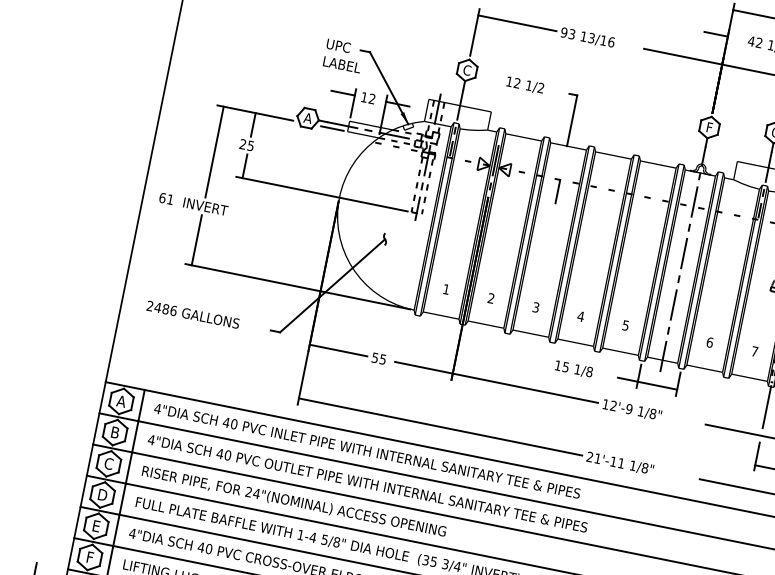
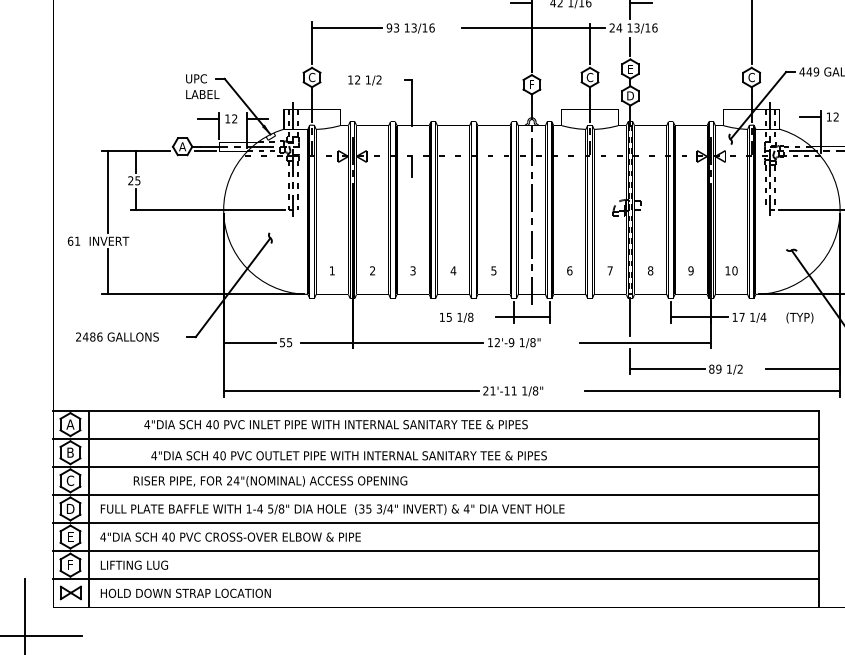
text: (366, 450) -> (335, 424), moved
text: (367, 483) -> (348, 455), moved
text: (294, 501) -> (270, 481), moved

